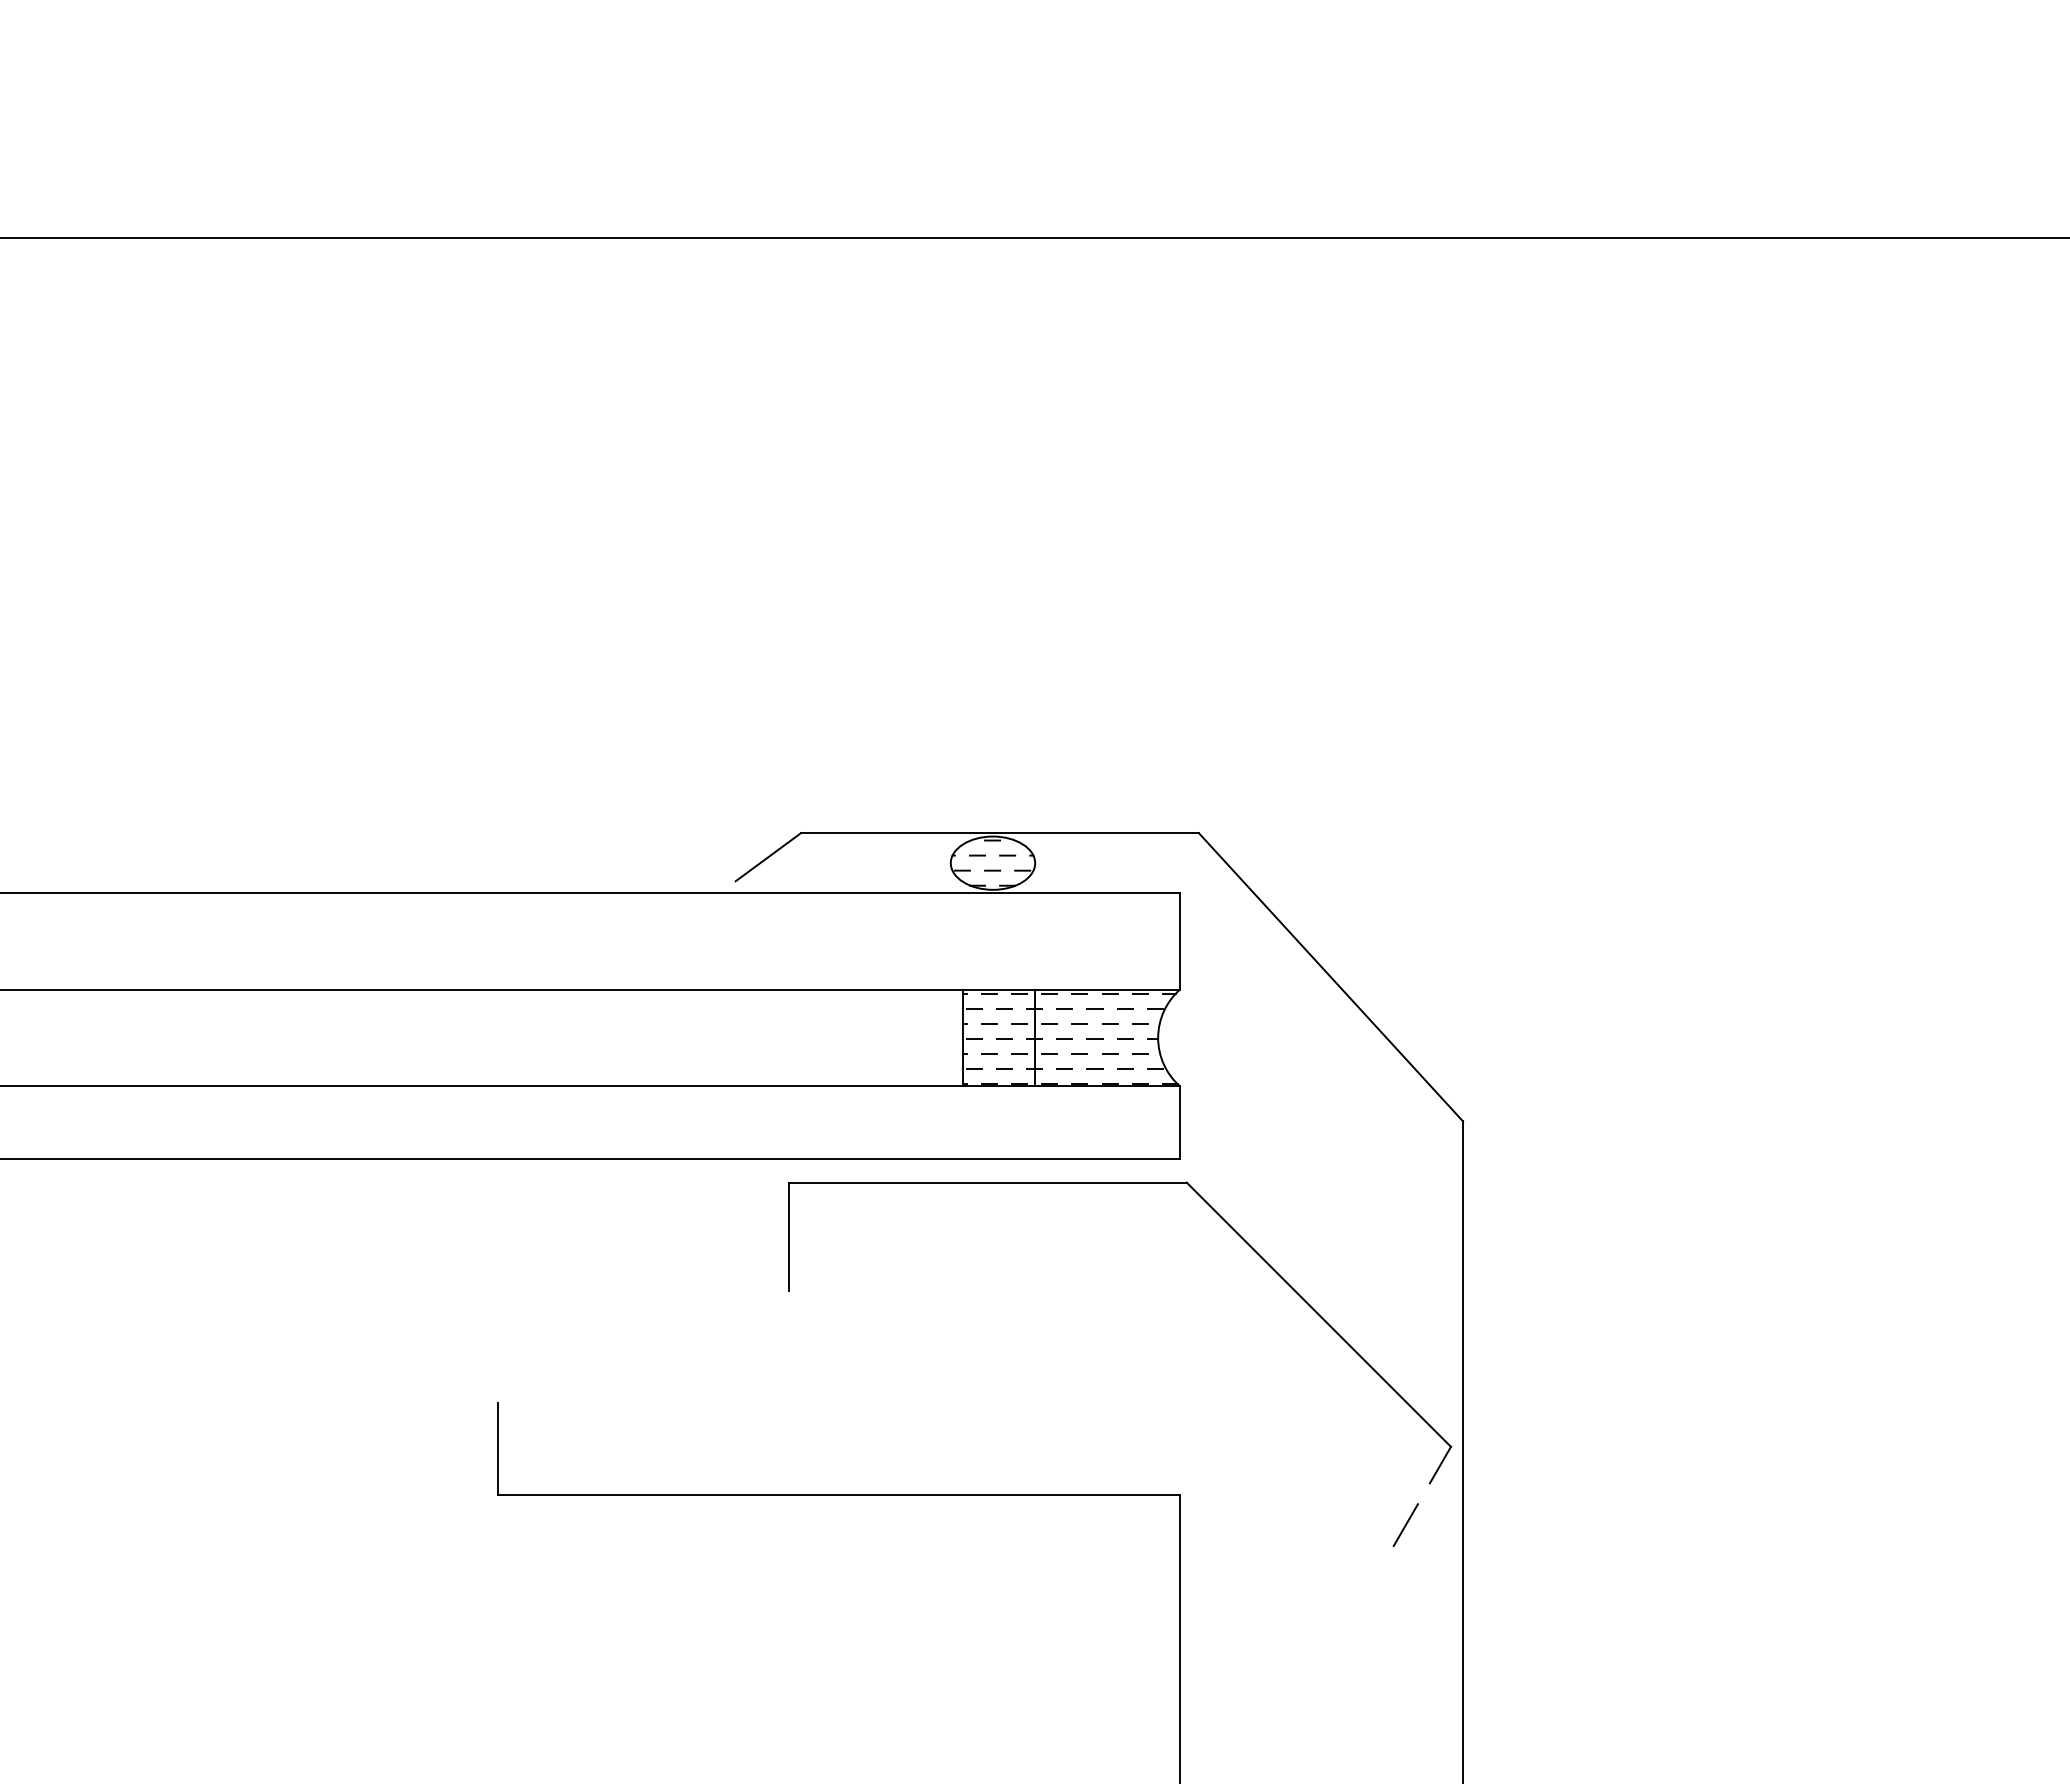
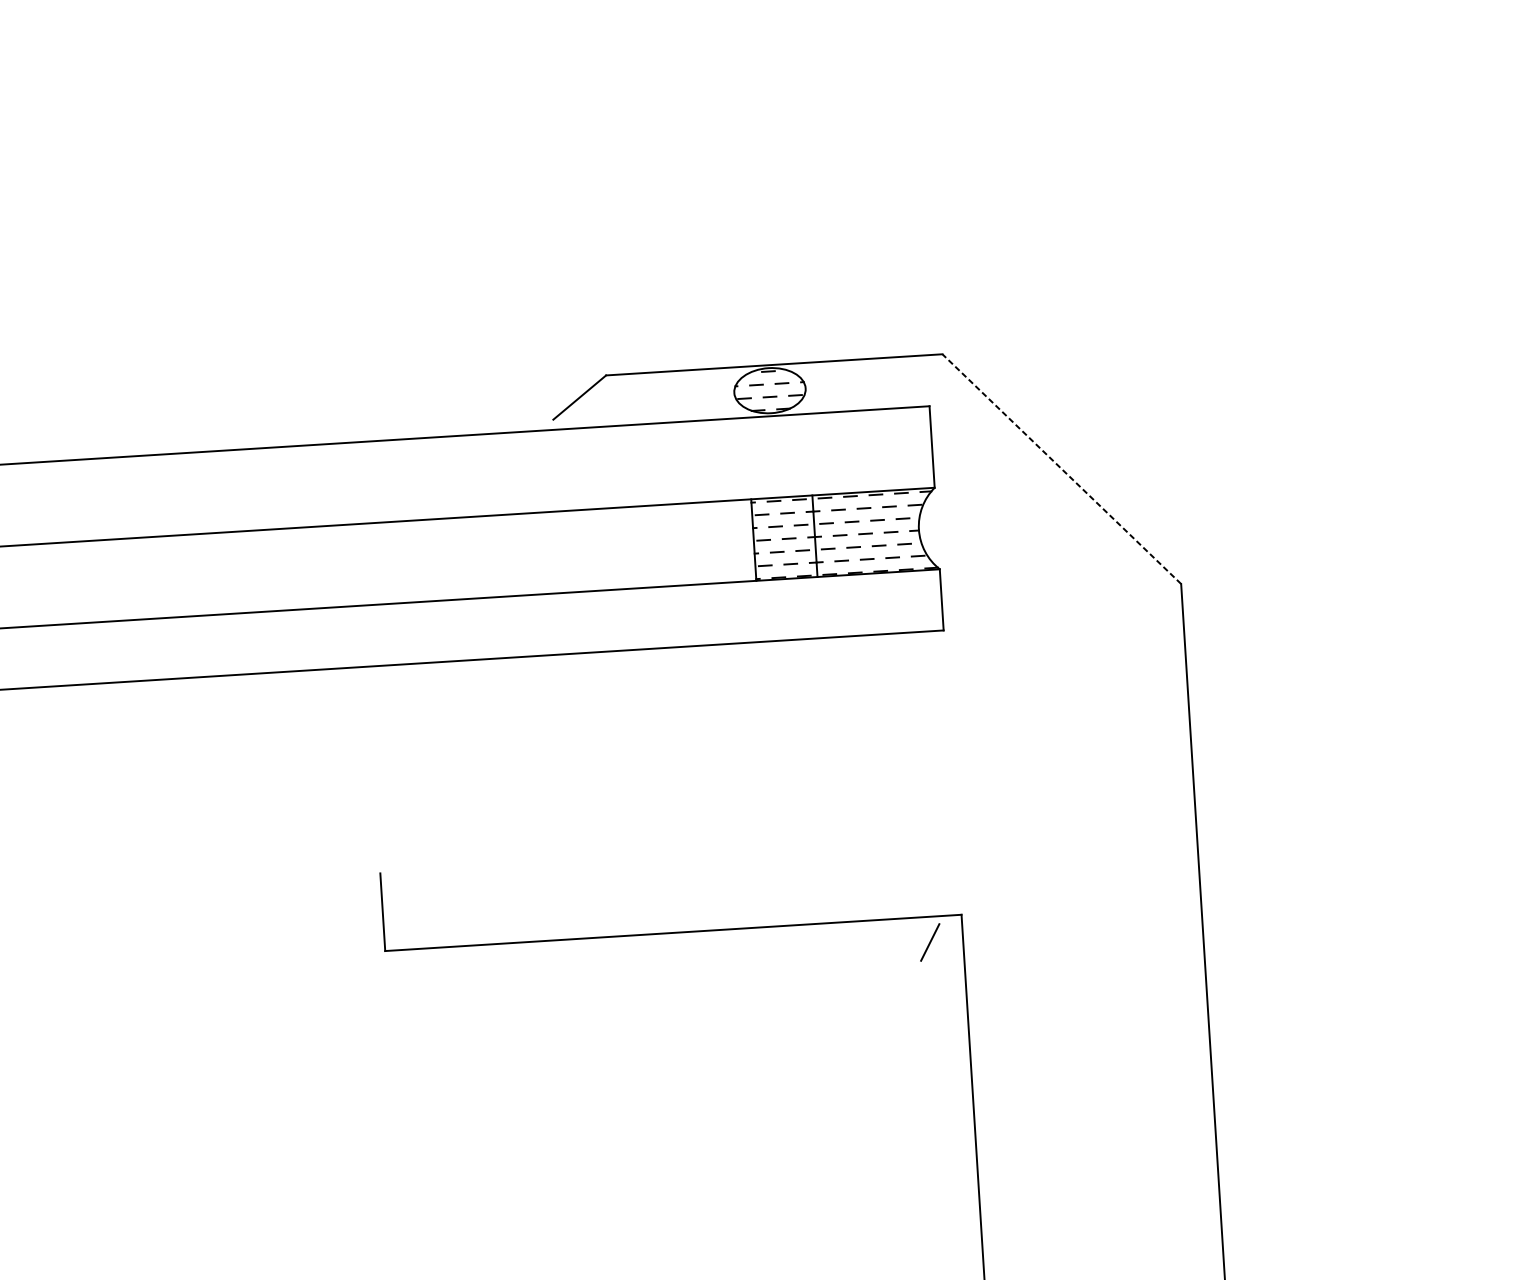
line: (1330, 977) -> (1061, 469), solid -> dashed
part: (1120, 1183) -> (894, 654), removed
line: (1405, 1524) -> (929, 941), moved

